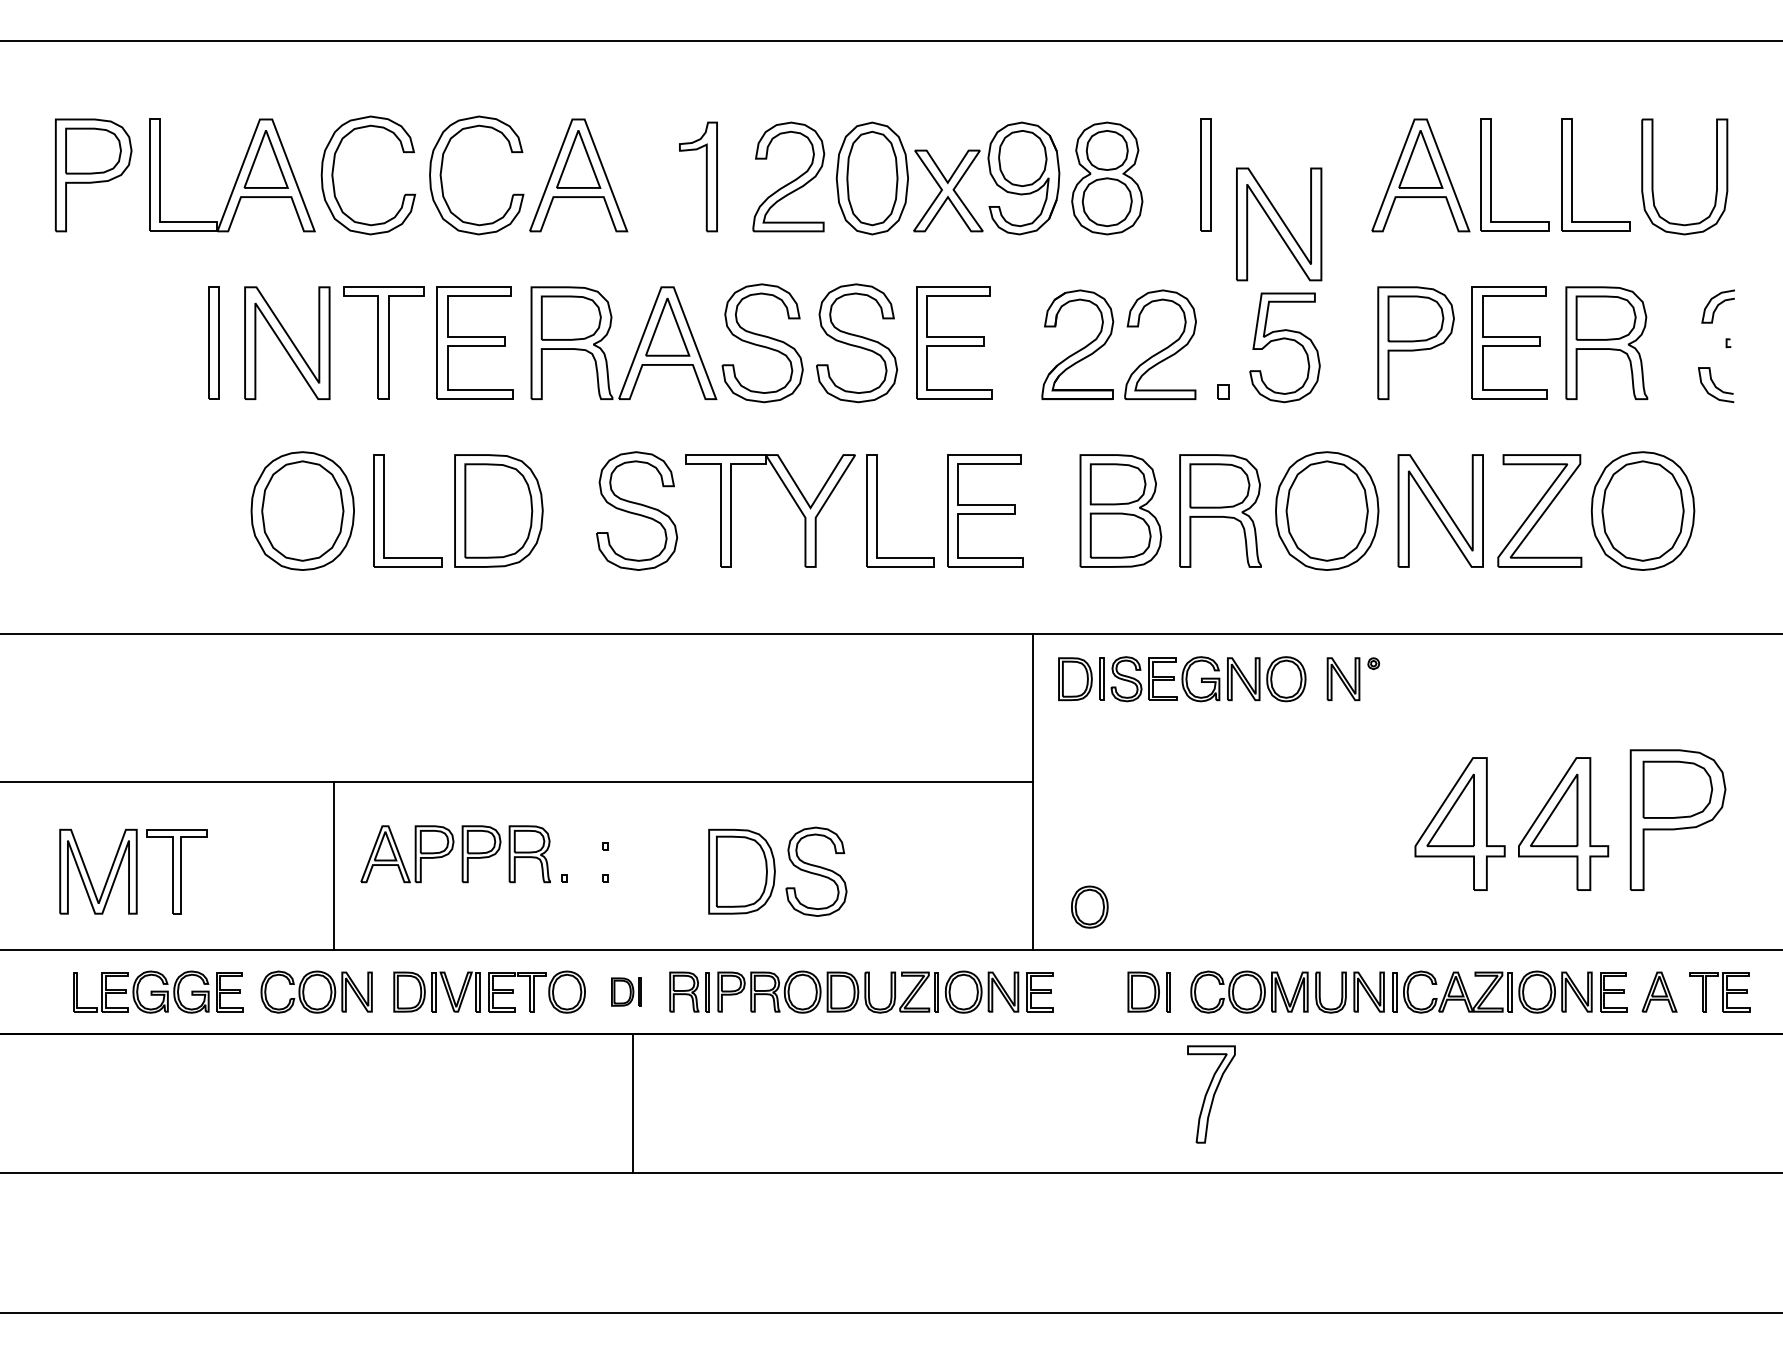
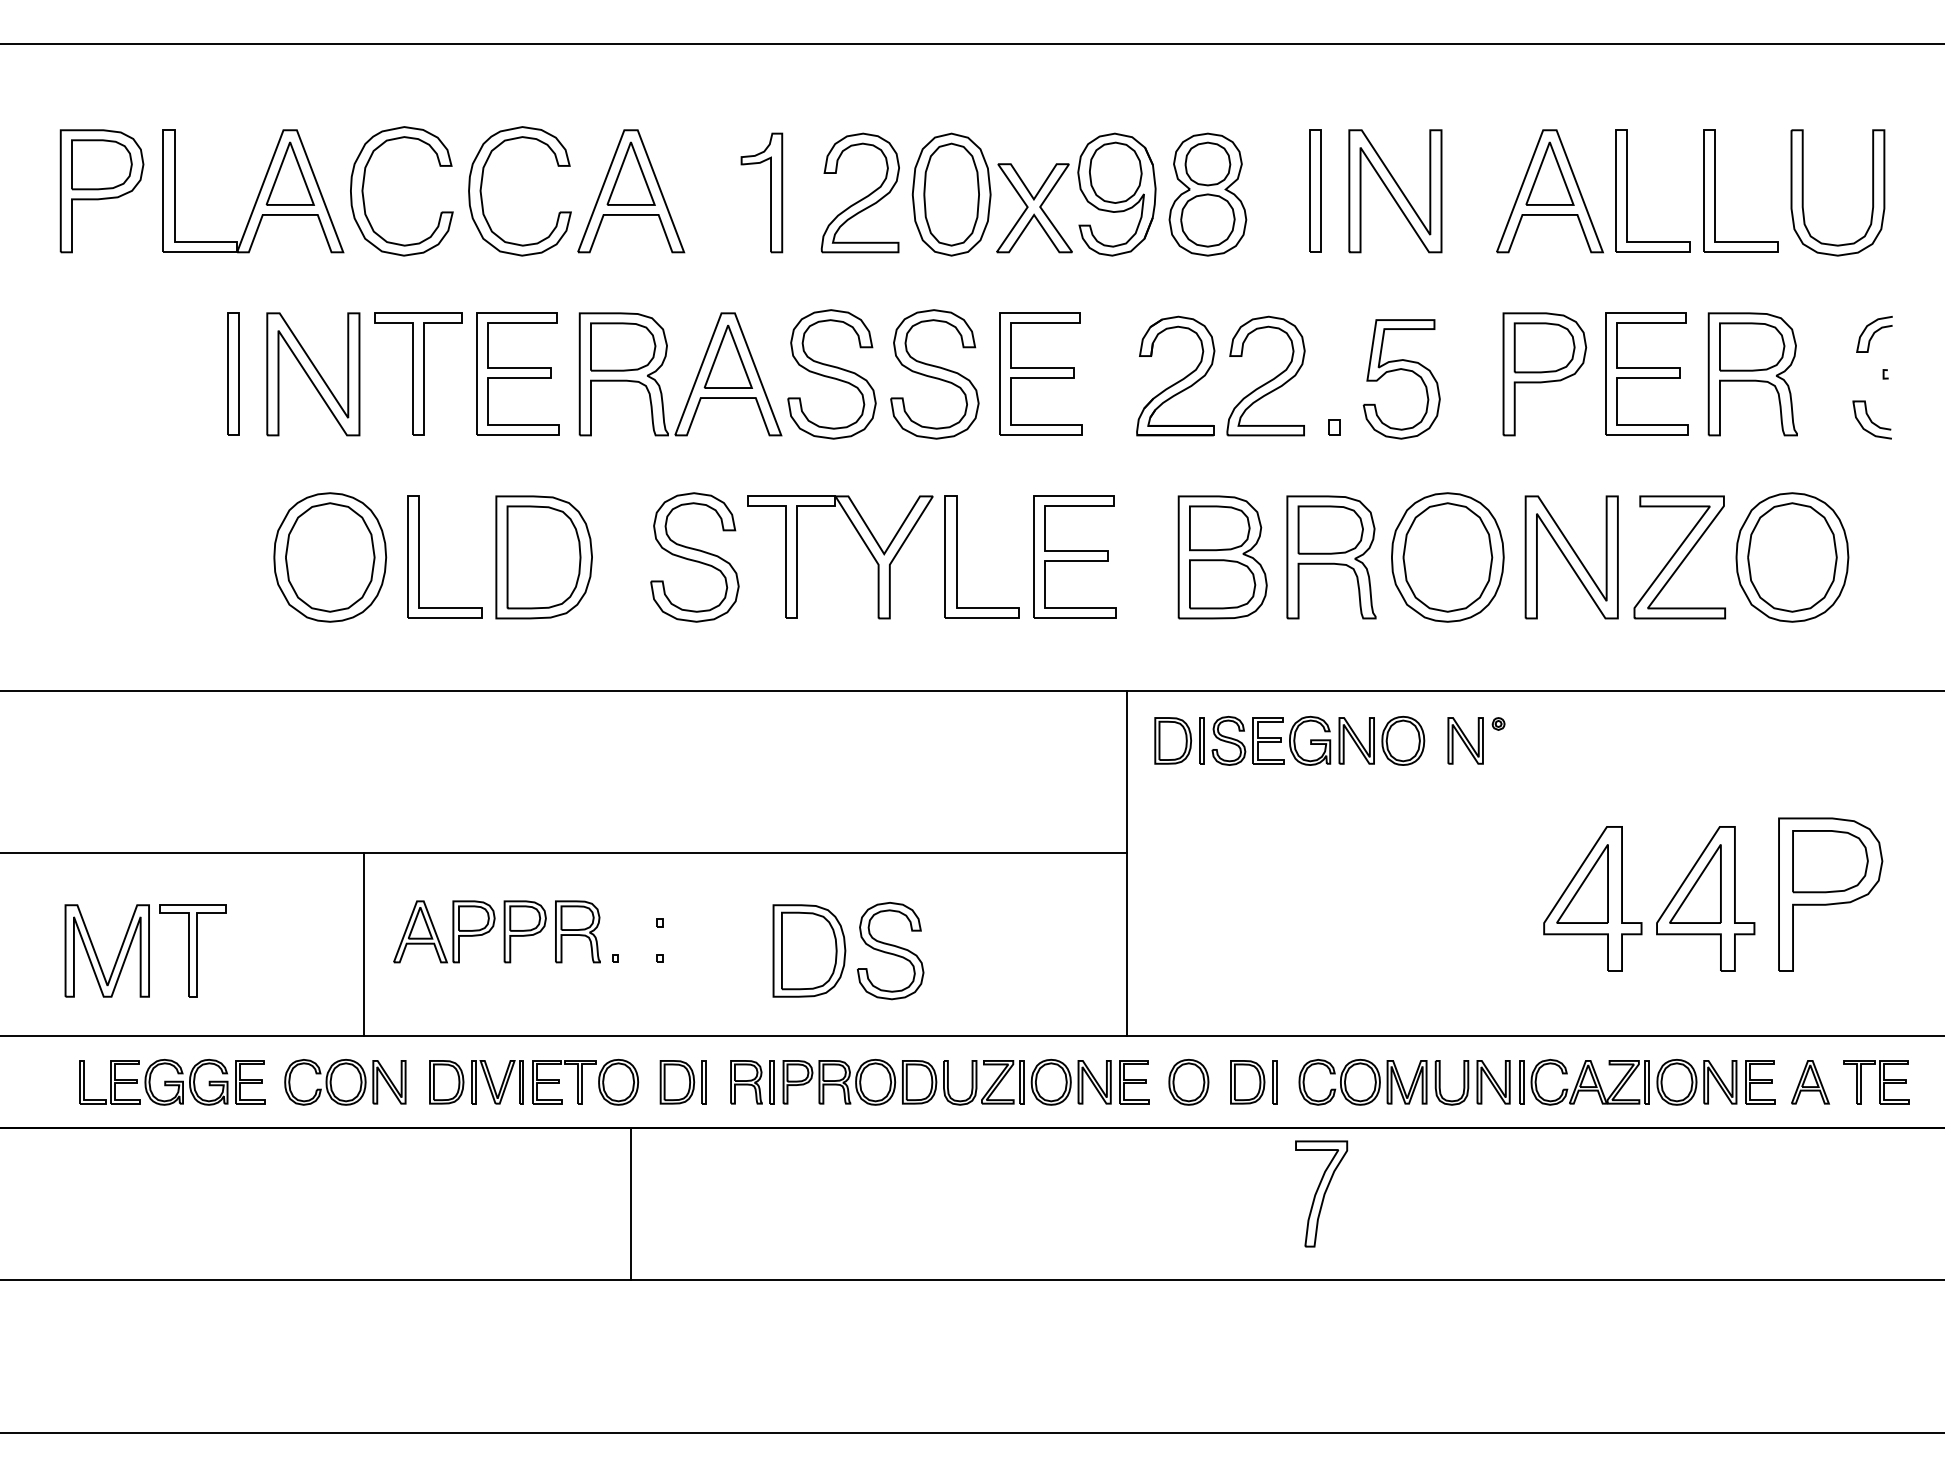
part: (1279, 224) -> (1395, 191), moved
part: (1089, 906) -> (1188, 1081), moved
part: (626, 991) -> (683, 1081), size x1.43
line: (633, 1103) -> (631, 1203), moved

